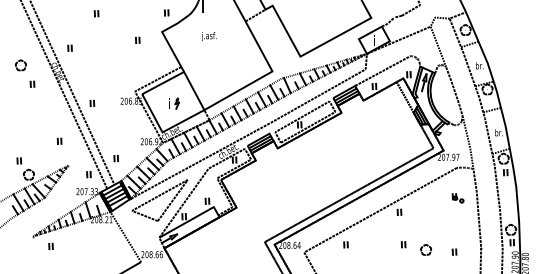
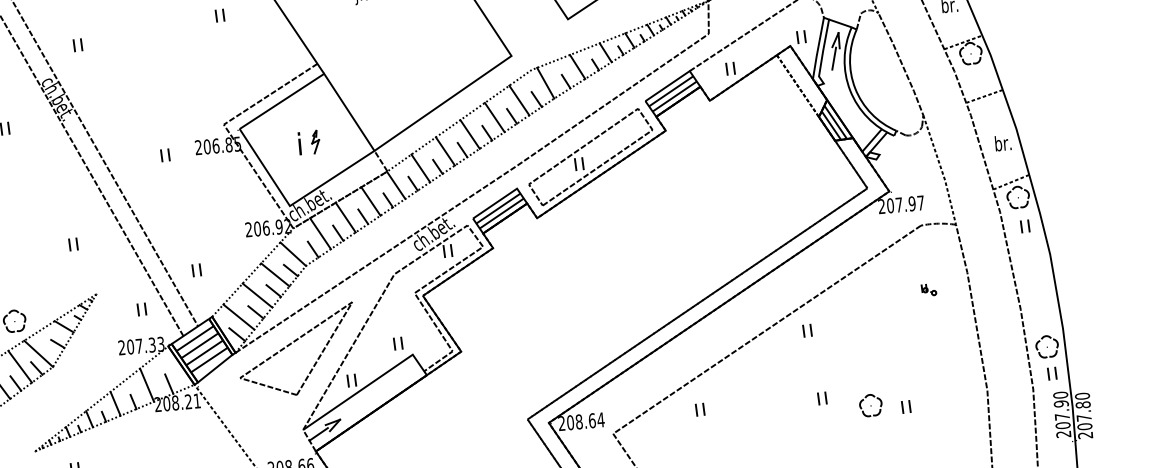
part: (92, 103) -> (165, 155), moved
part: (457, 198) -> (927, 290), size x0.6
part: (454, 251) -> (906, 405), moved

